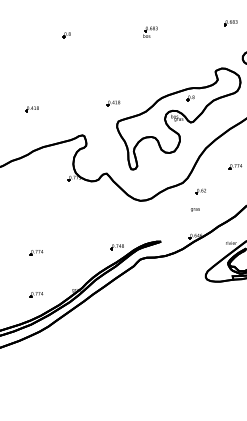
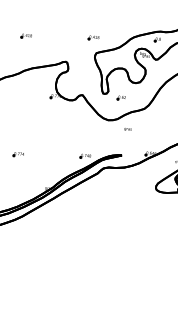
part: (200, 191) -> (121, 97), moved
text: (195, 209) -> (128, 129), moved
part: (36, 294) -> (15, 189), removed

